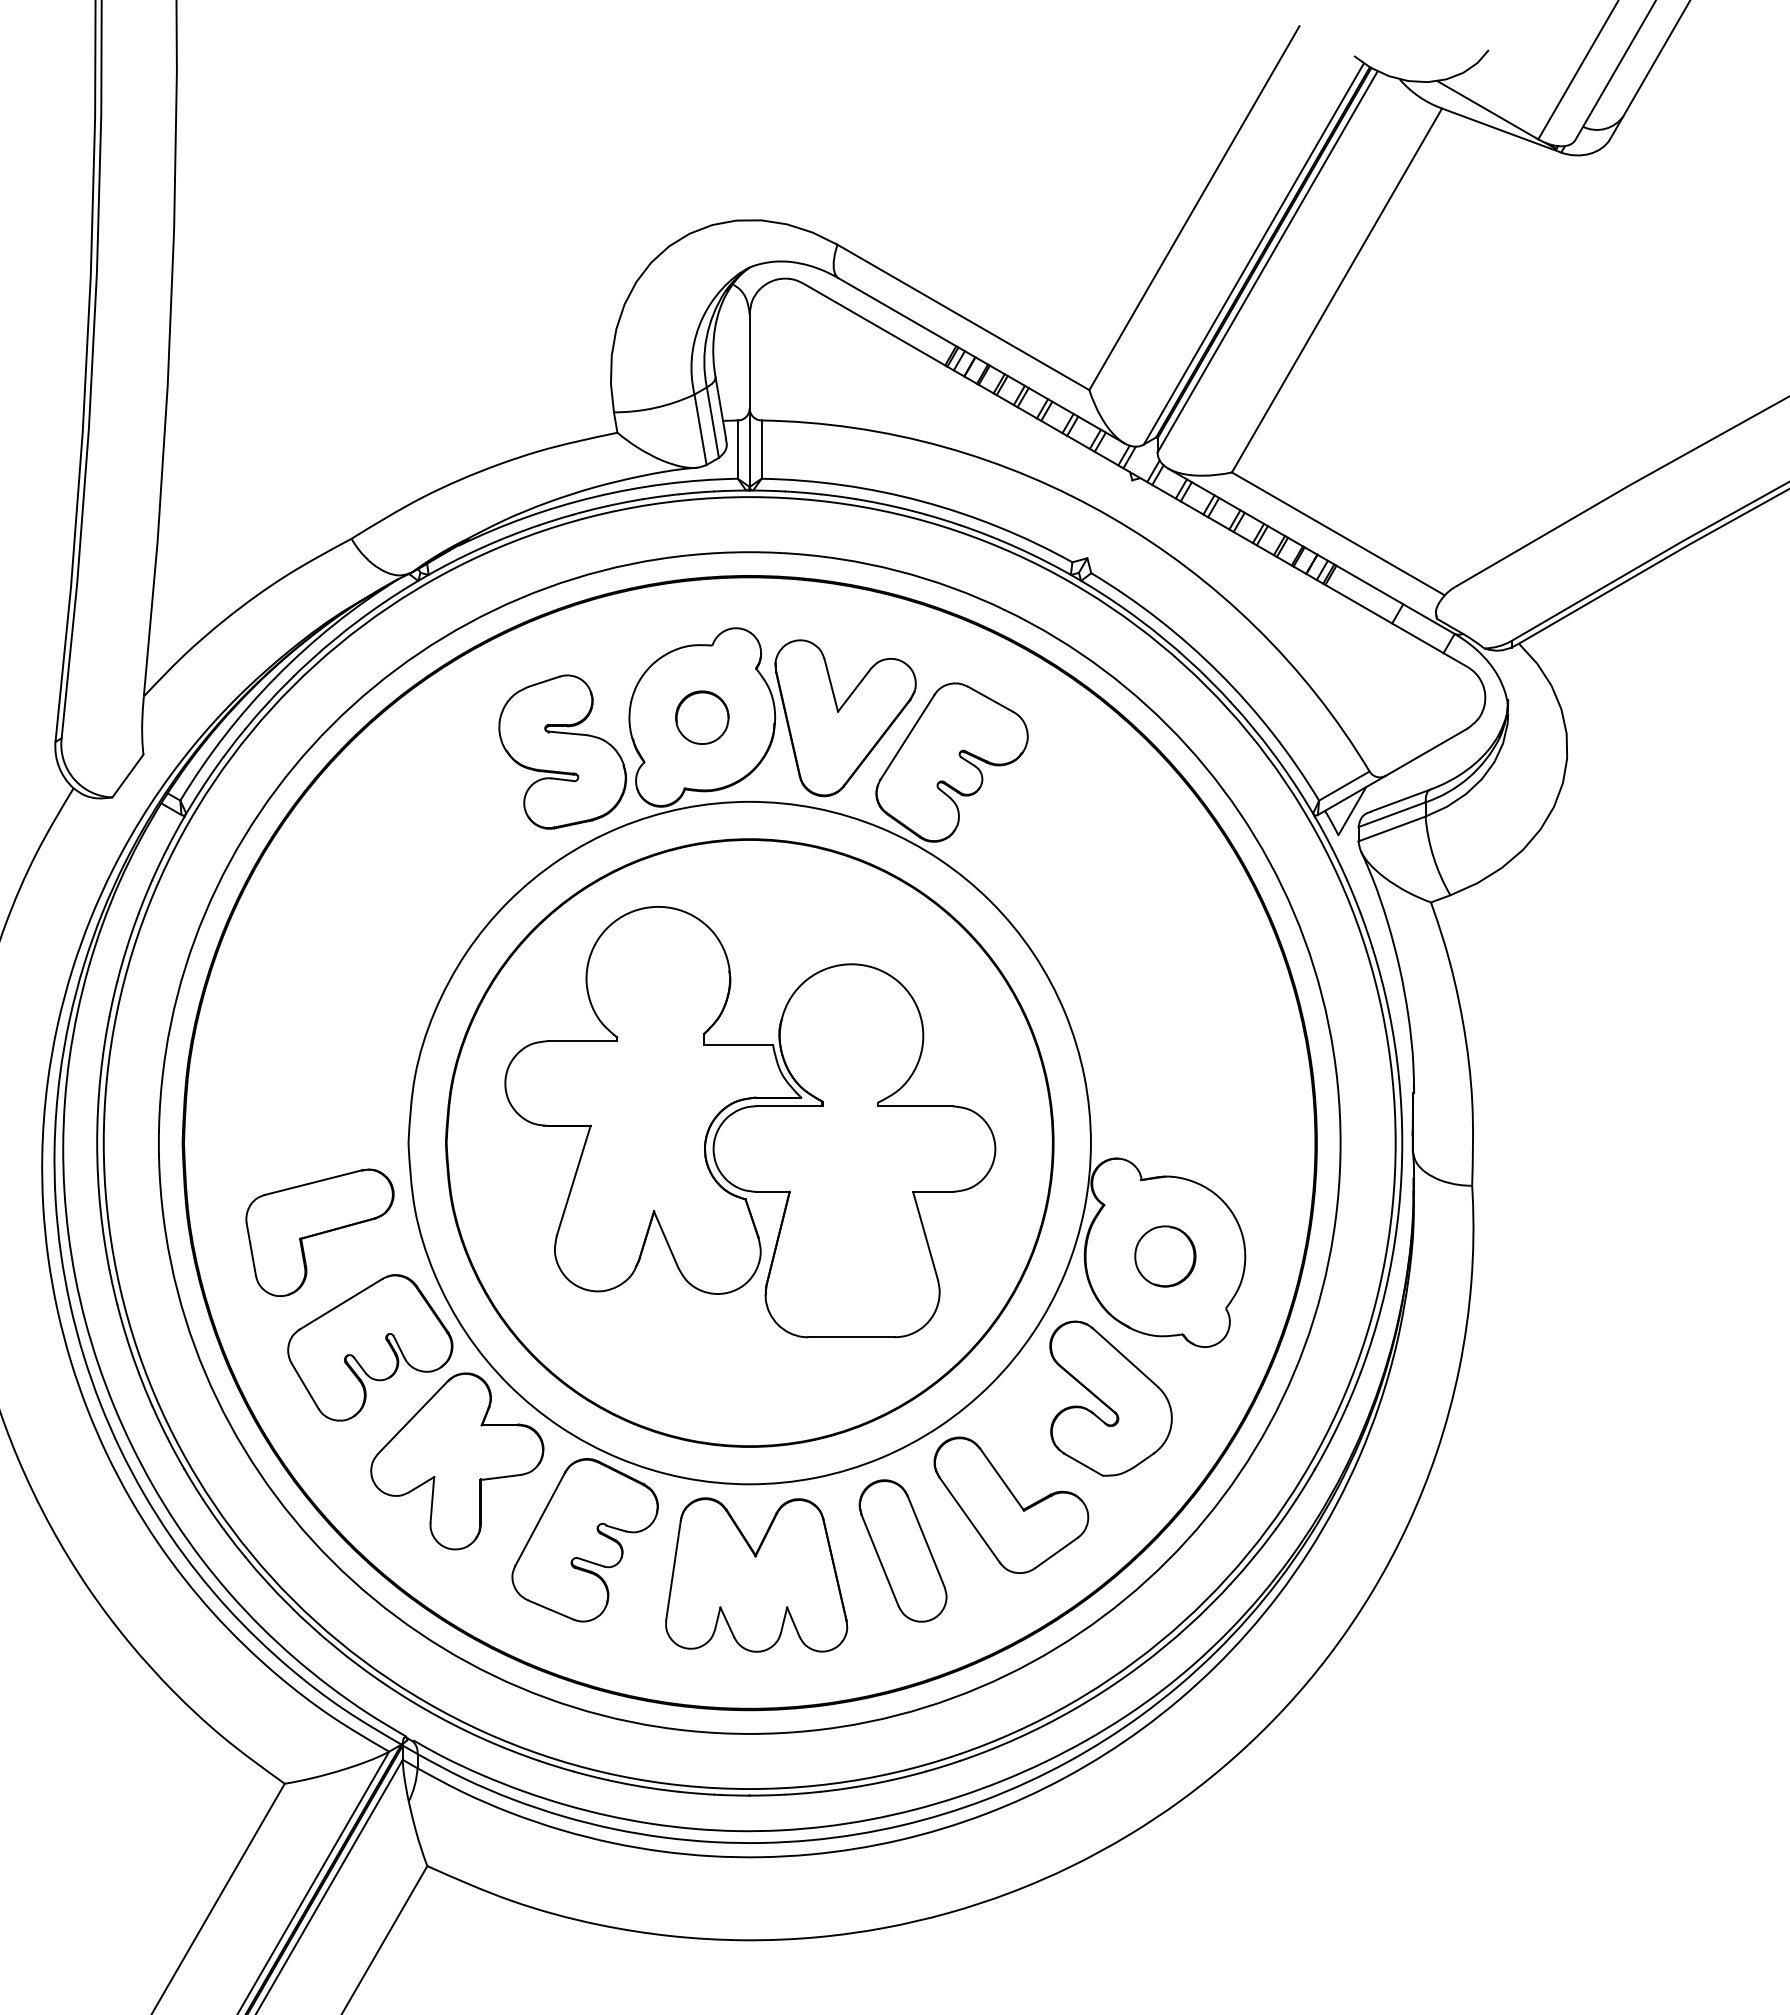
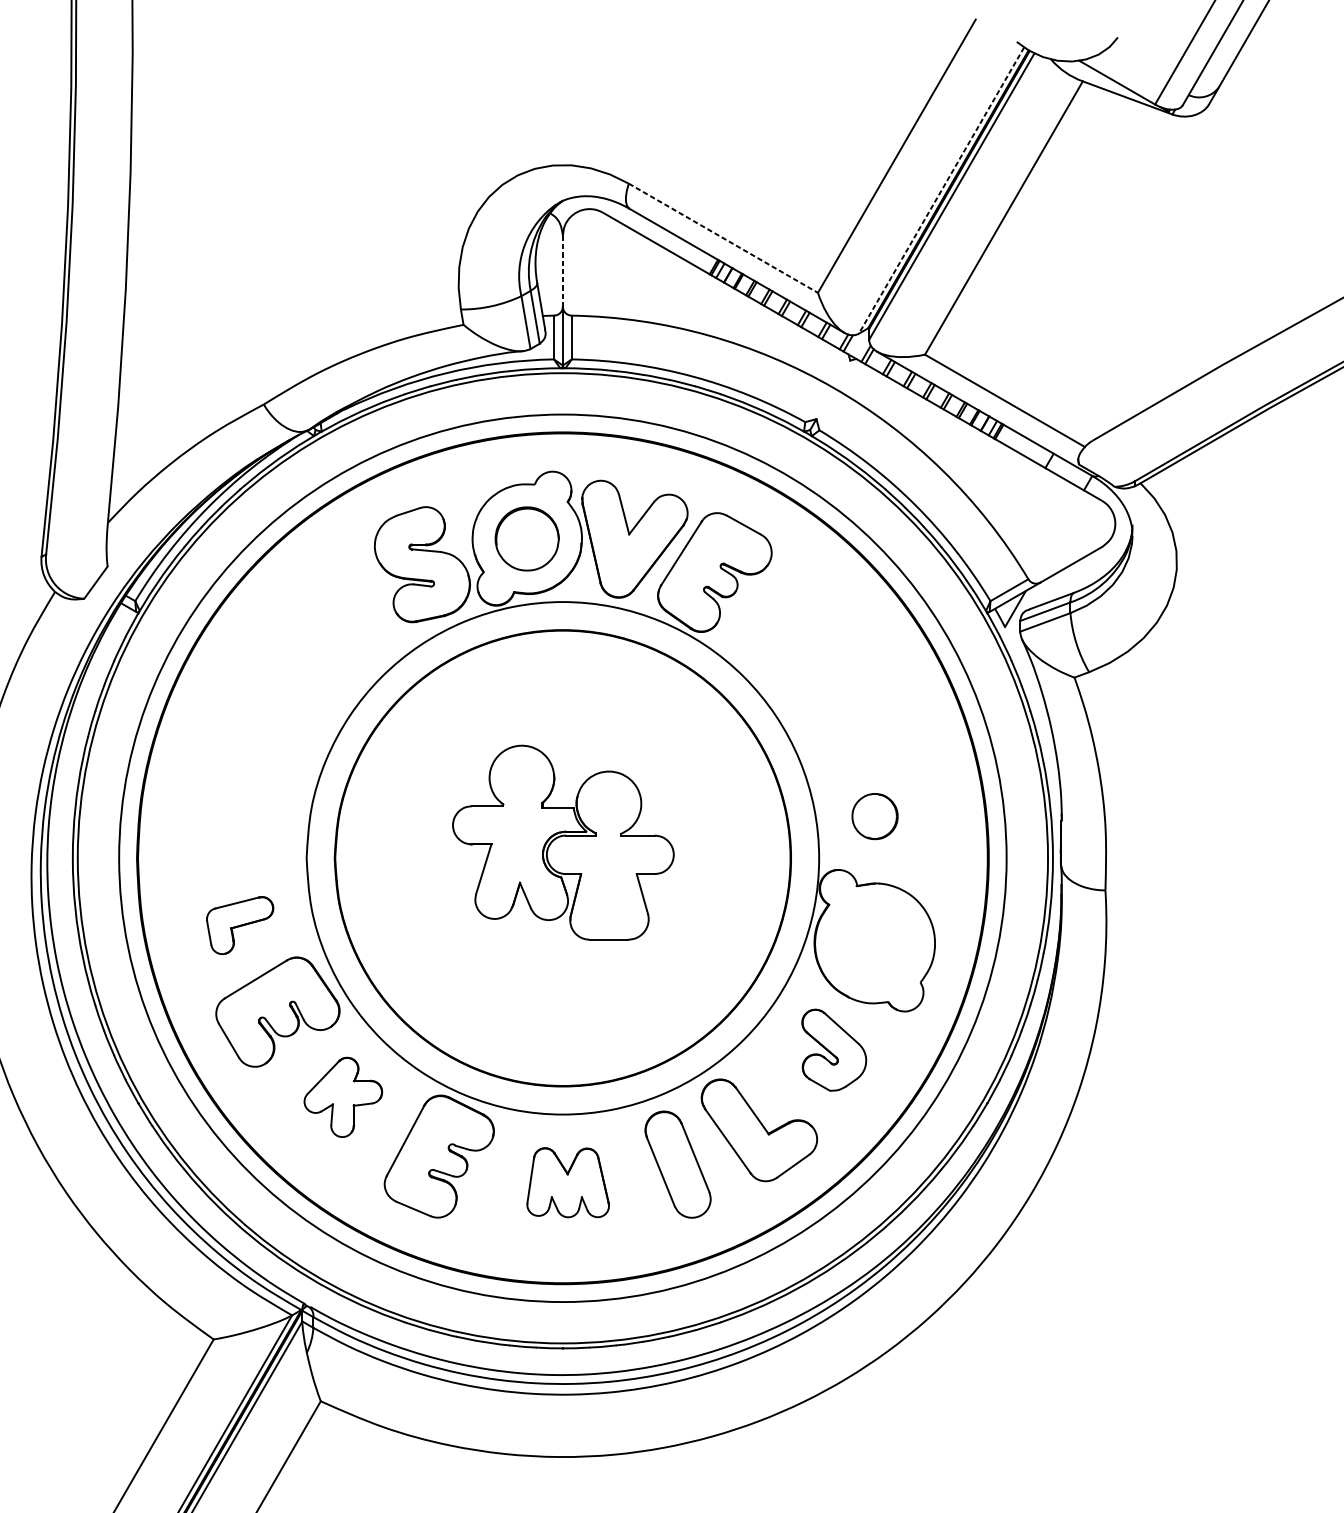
line: (1253, 254) -> (941, 190), solid -> dashed
line: (963, 317) -> (723, 238), solid -> dashed
line: (749, 361) -> (562, 271), solid -> dashed
part: (702, 717) -> (527, 538), size x1.6
part: (750, 1122) -> (563, 842), size x0.6
part: (319, 1232) -> (239, 925), size x0.6
part: (1165, 1256) -> (875, 816), moved
part: (1110, 1398) -> (833, 1050), size x0.7
part: (457, 1461) -> (343, 1097), size x0.6
part: (756, 1574) -> (567, 1182), size x0.6

